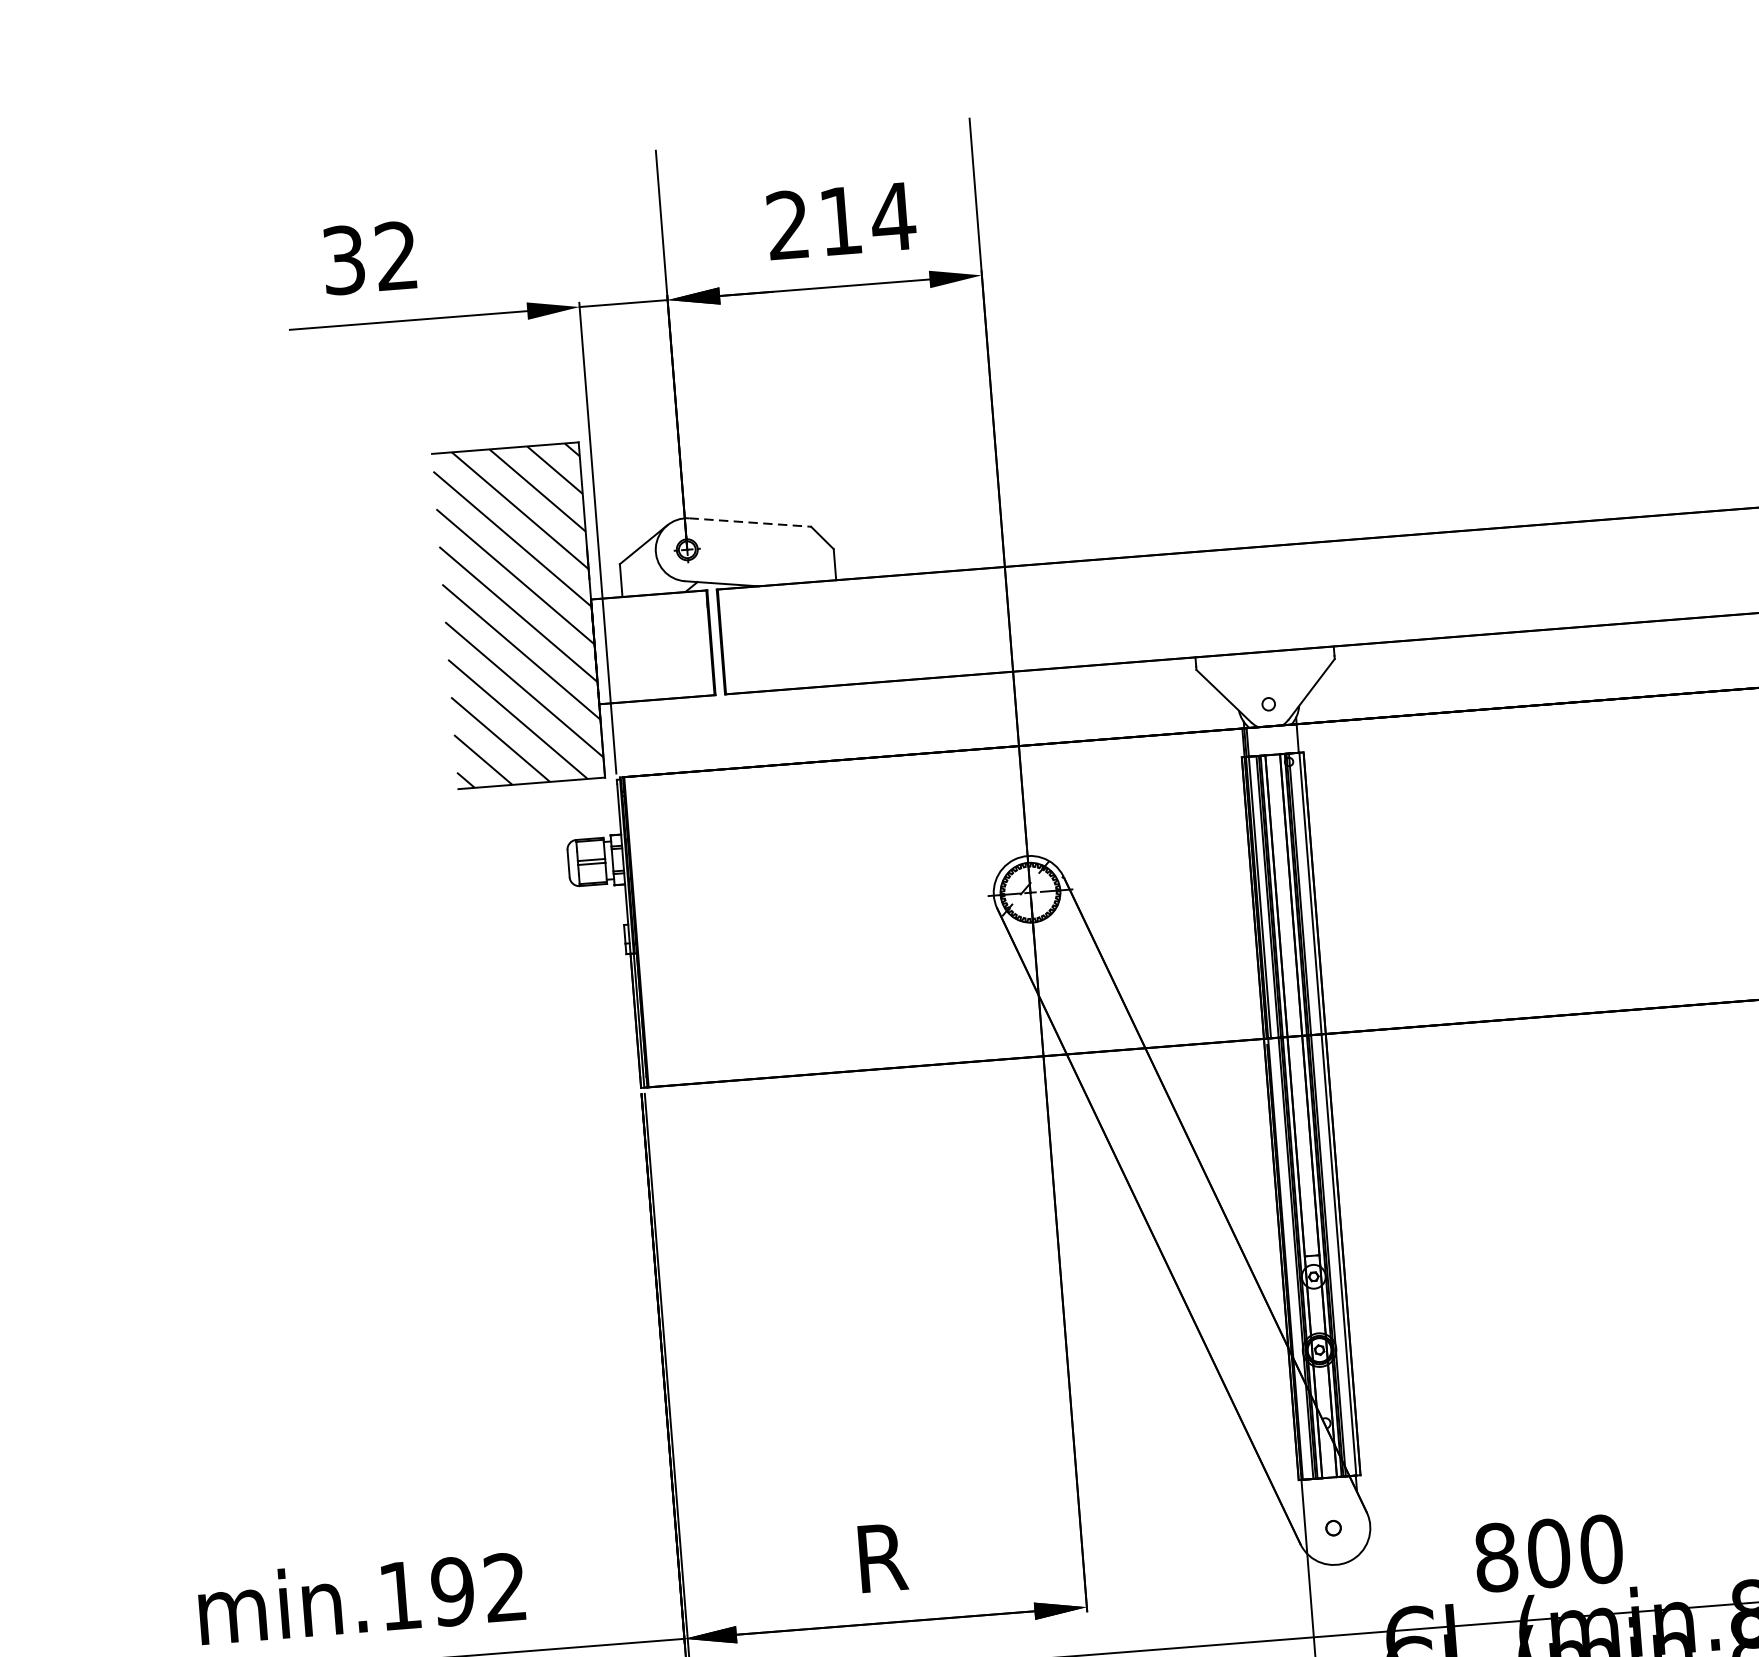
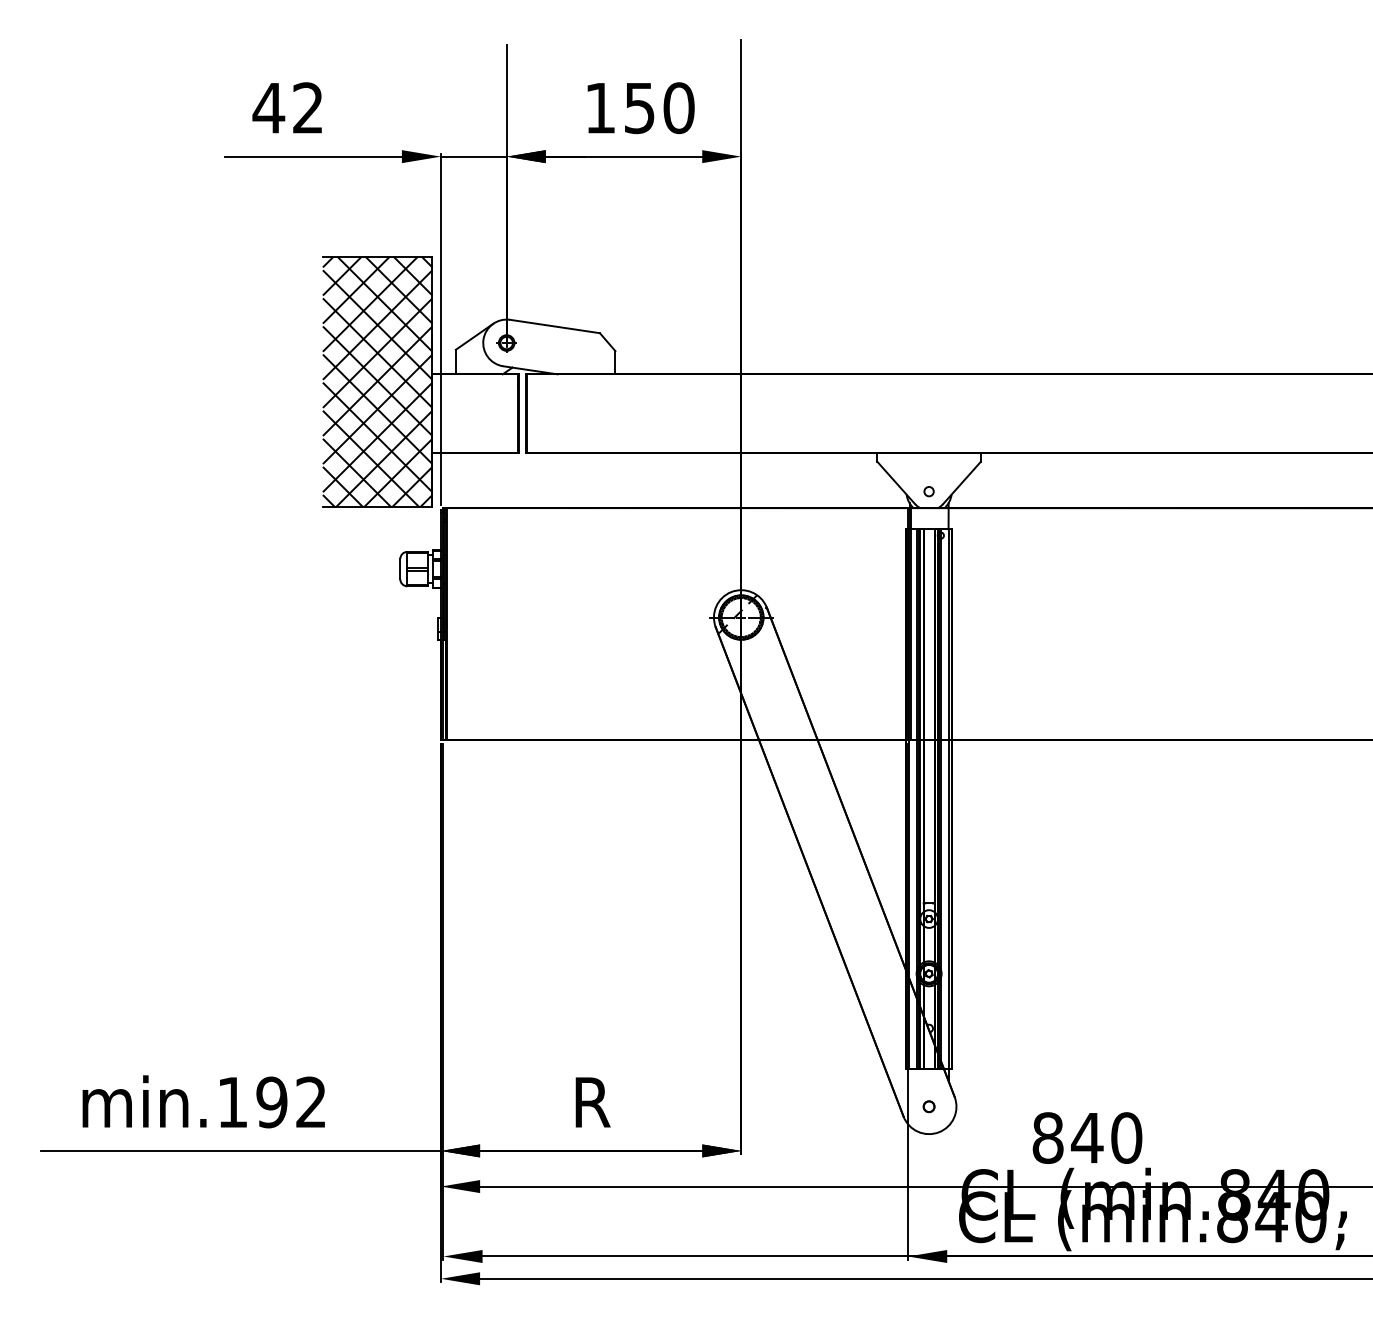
text: (841, 221) -> (640, 108), 214 -> 150
text: (343, 260) -> (268, 108), 32 -> 42
line: (750, 522) -> (555, 326), dashed -> solid
hatch: (518, 616) -> (377, 382), added
text: (1547, 1552) -> (1086, 1137), 800 -> 840

